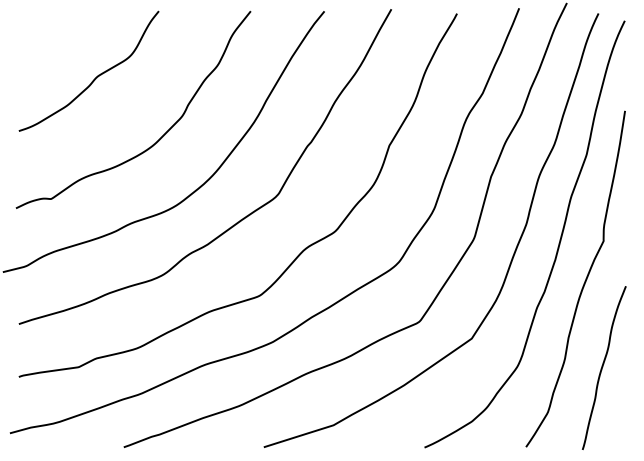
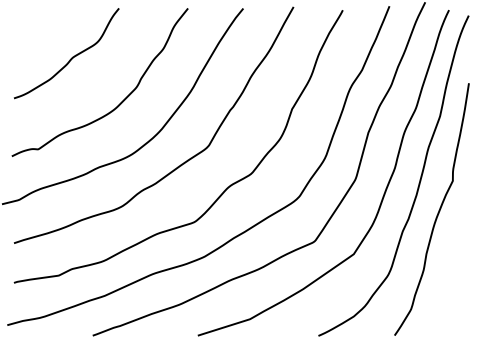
curve: (603, 367) -> (452, 275), removed

